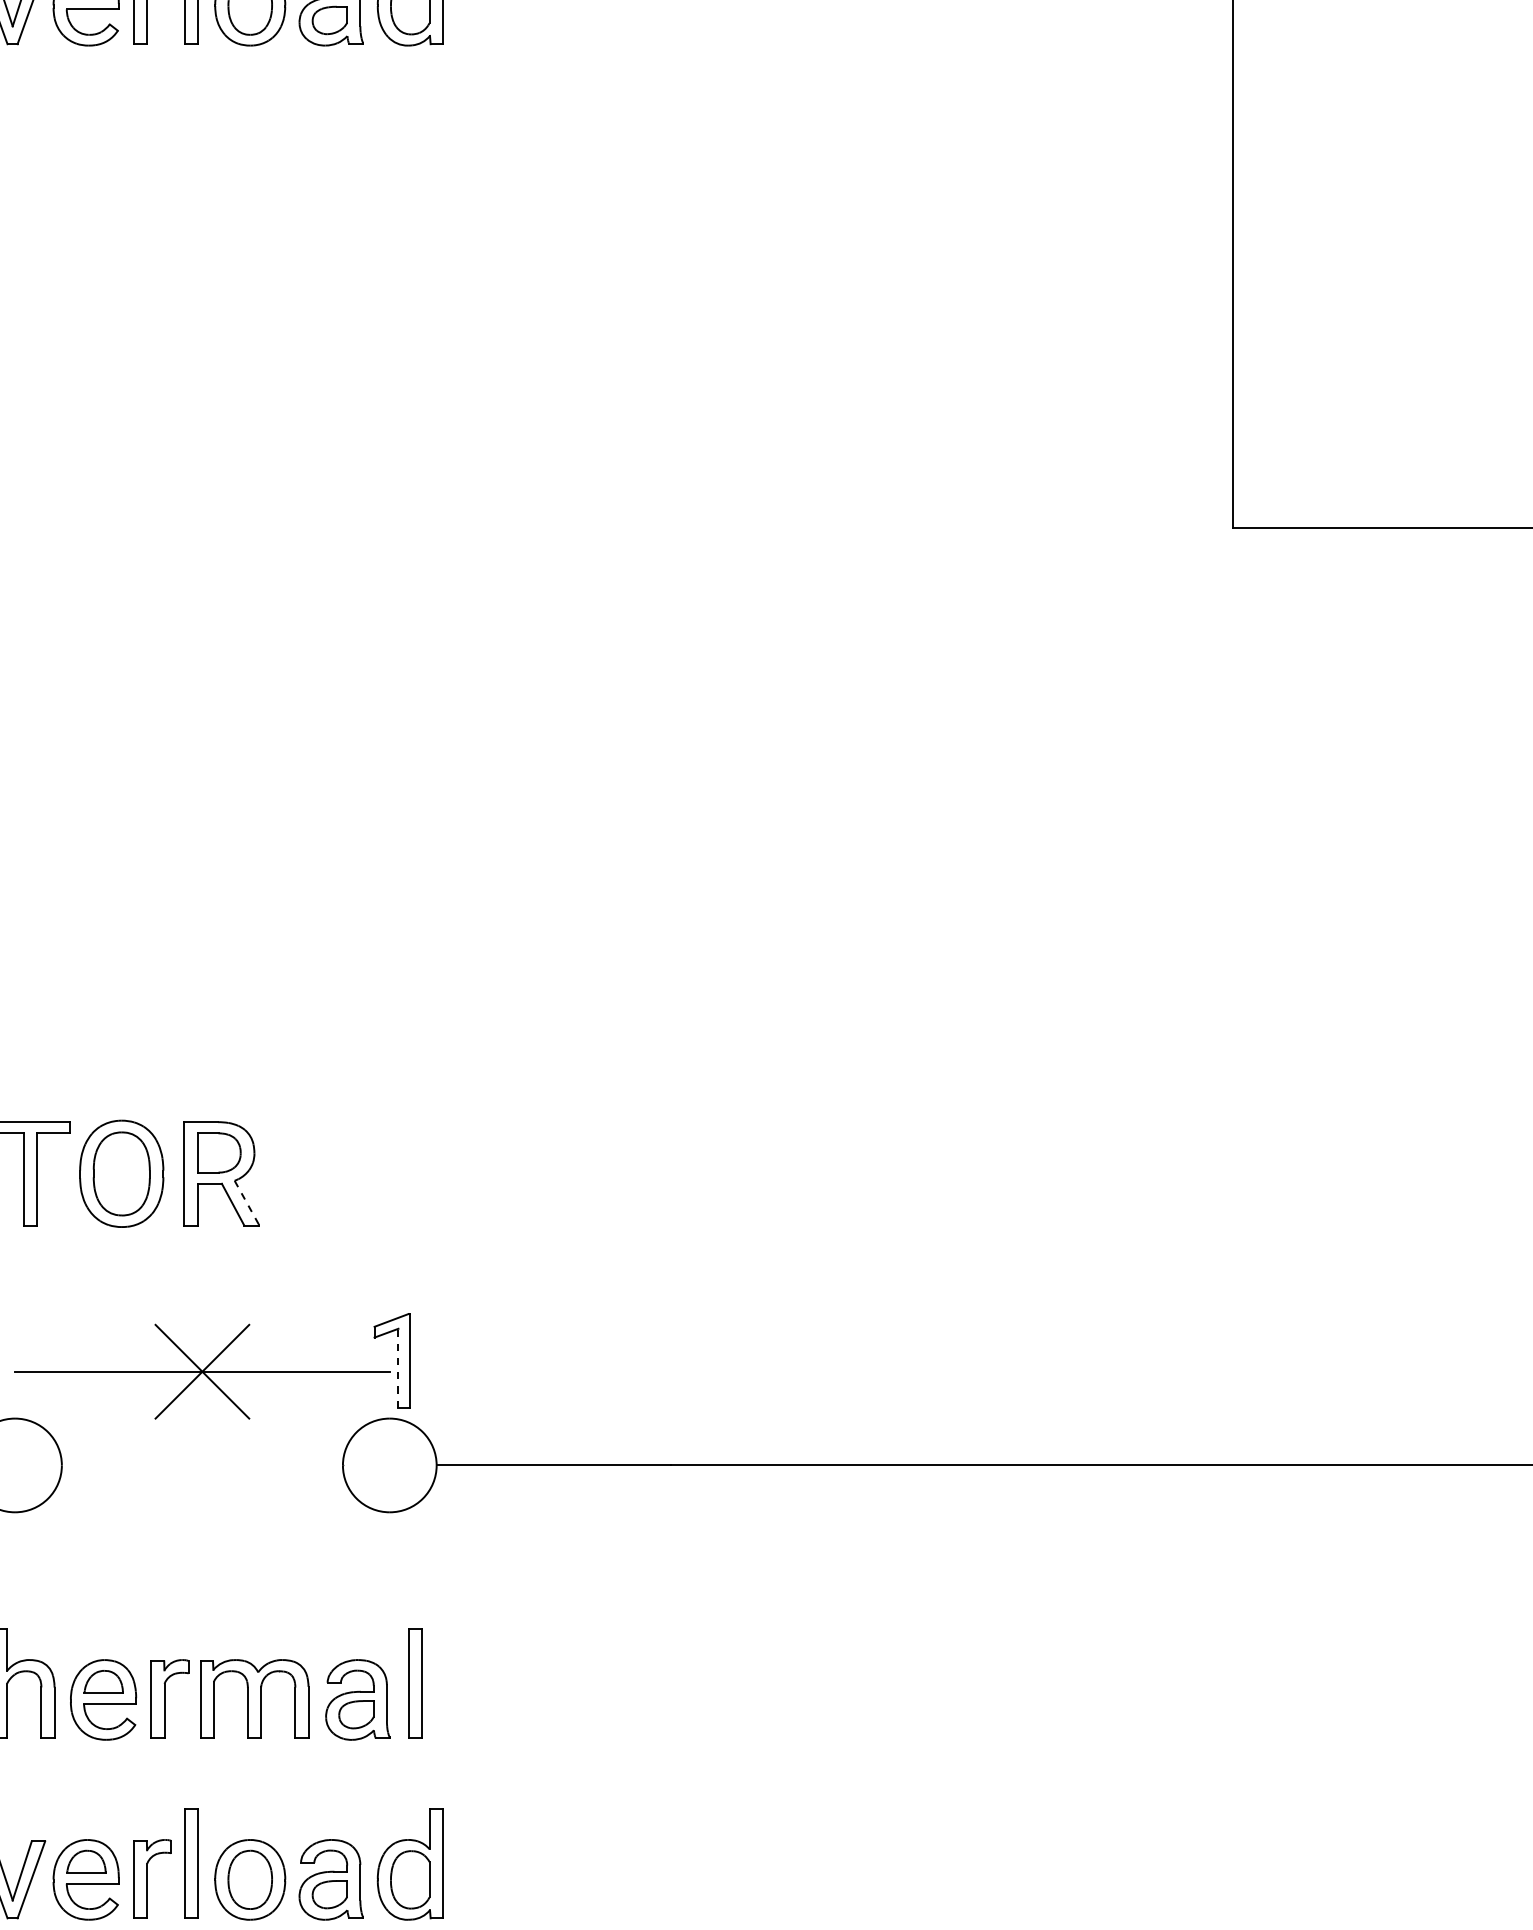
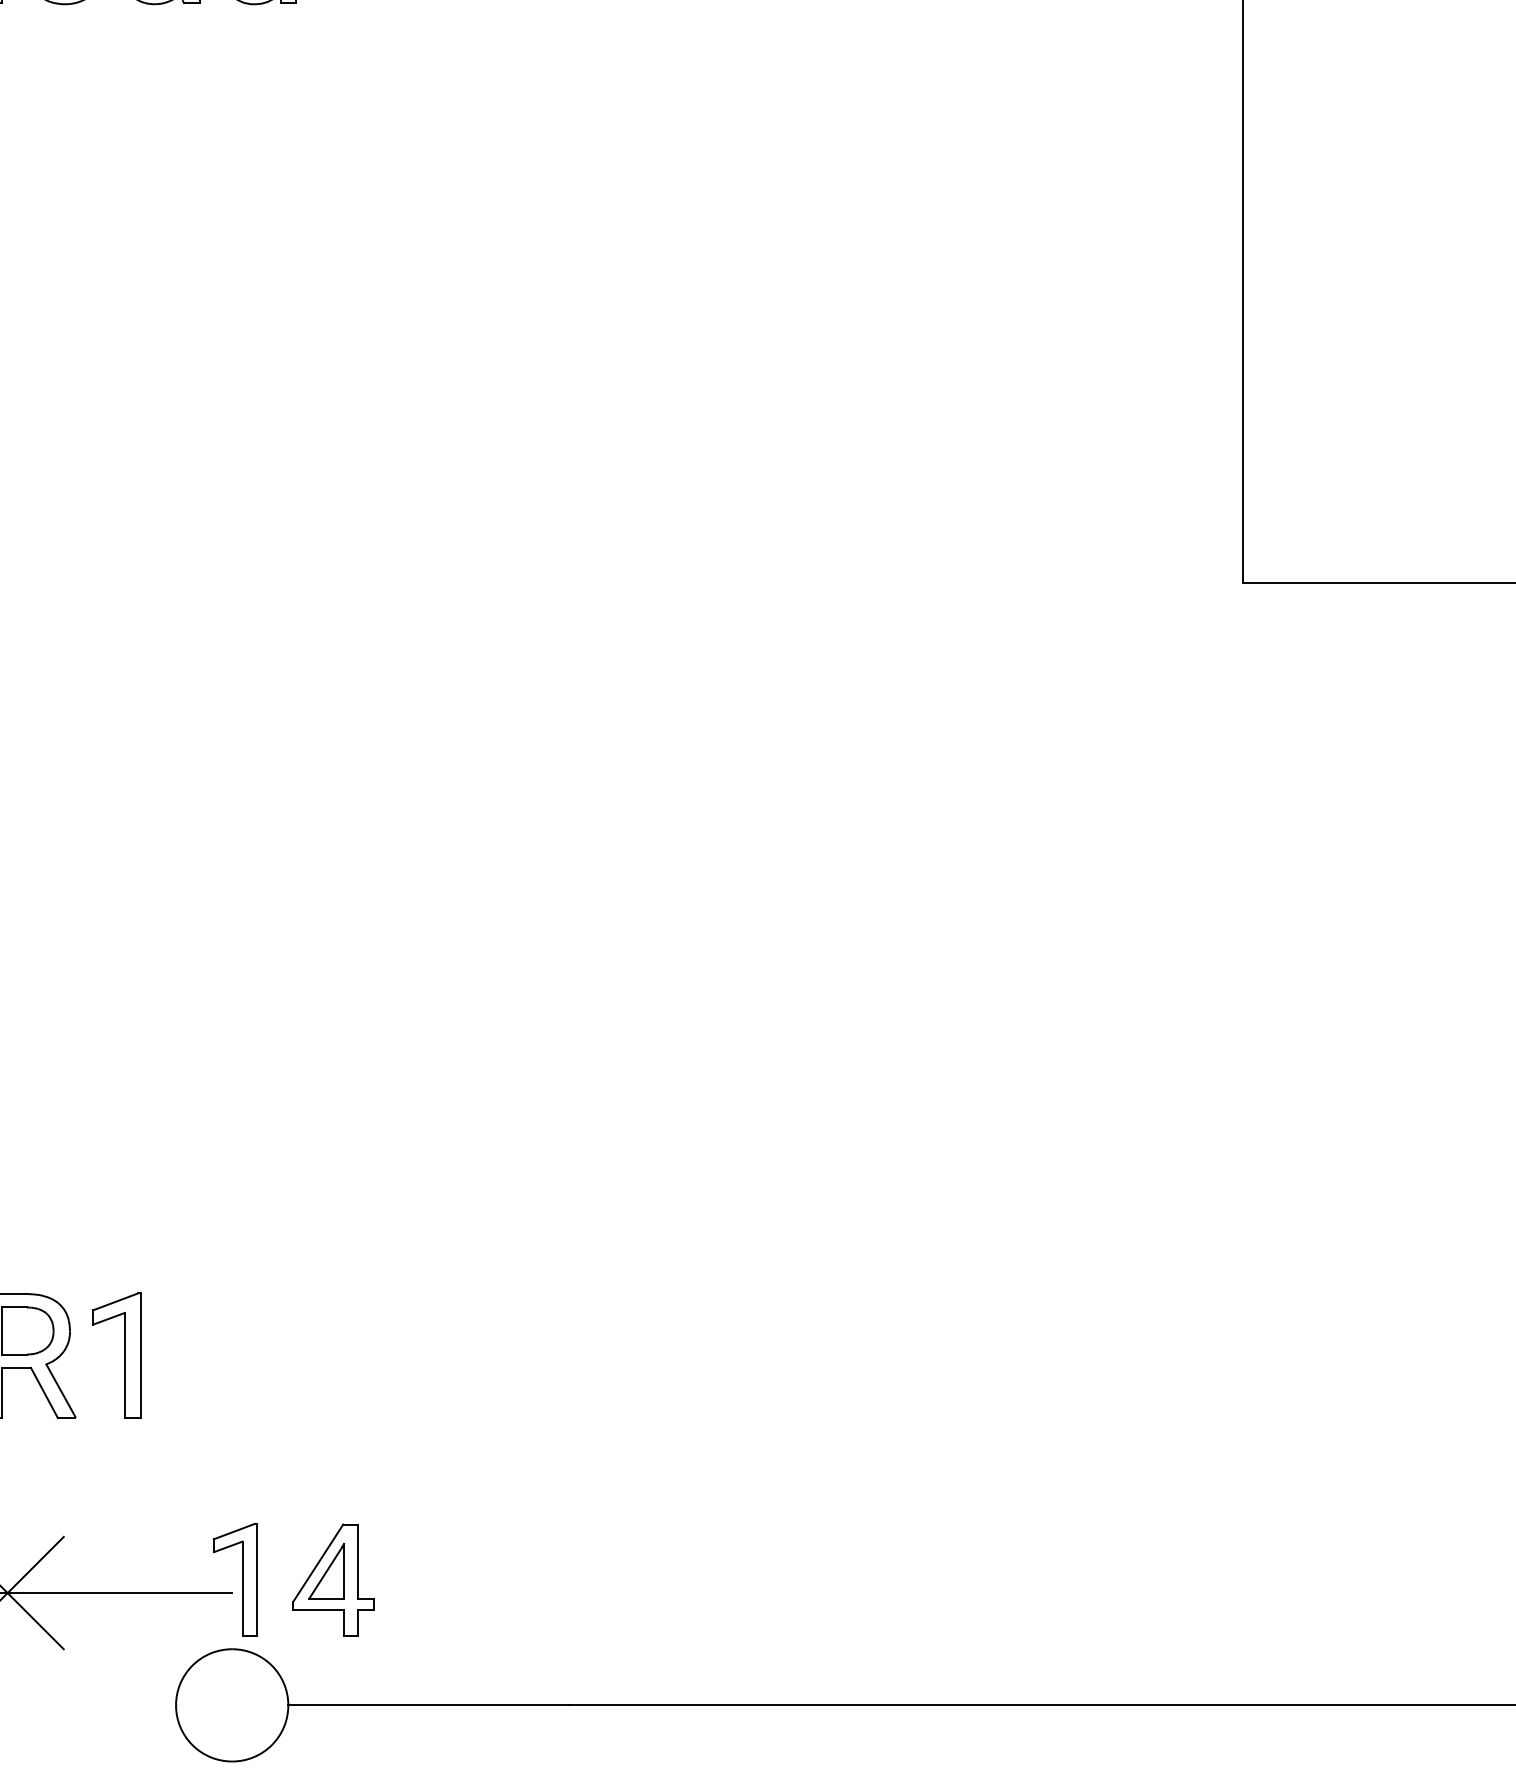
part: (299, 1173) -> (123, 1355), added
line: (247, 1203) -> (61, 1391), dashed -> solid
part: (473, 1360) -> (332, 1579), added
line: (398, 1367) -> (242, 1588), dashed -> solid

